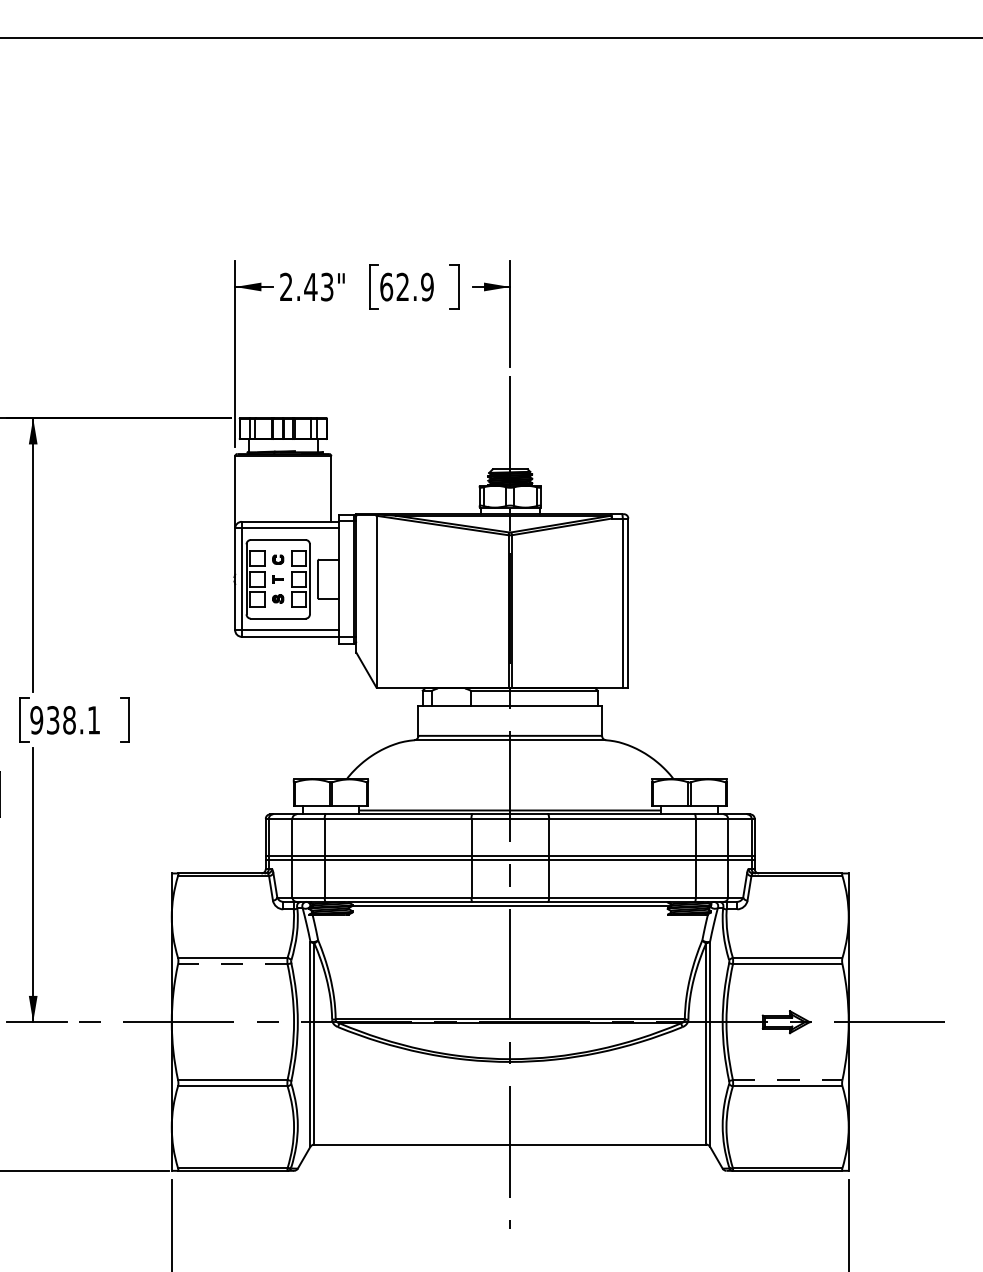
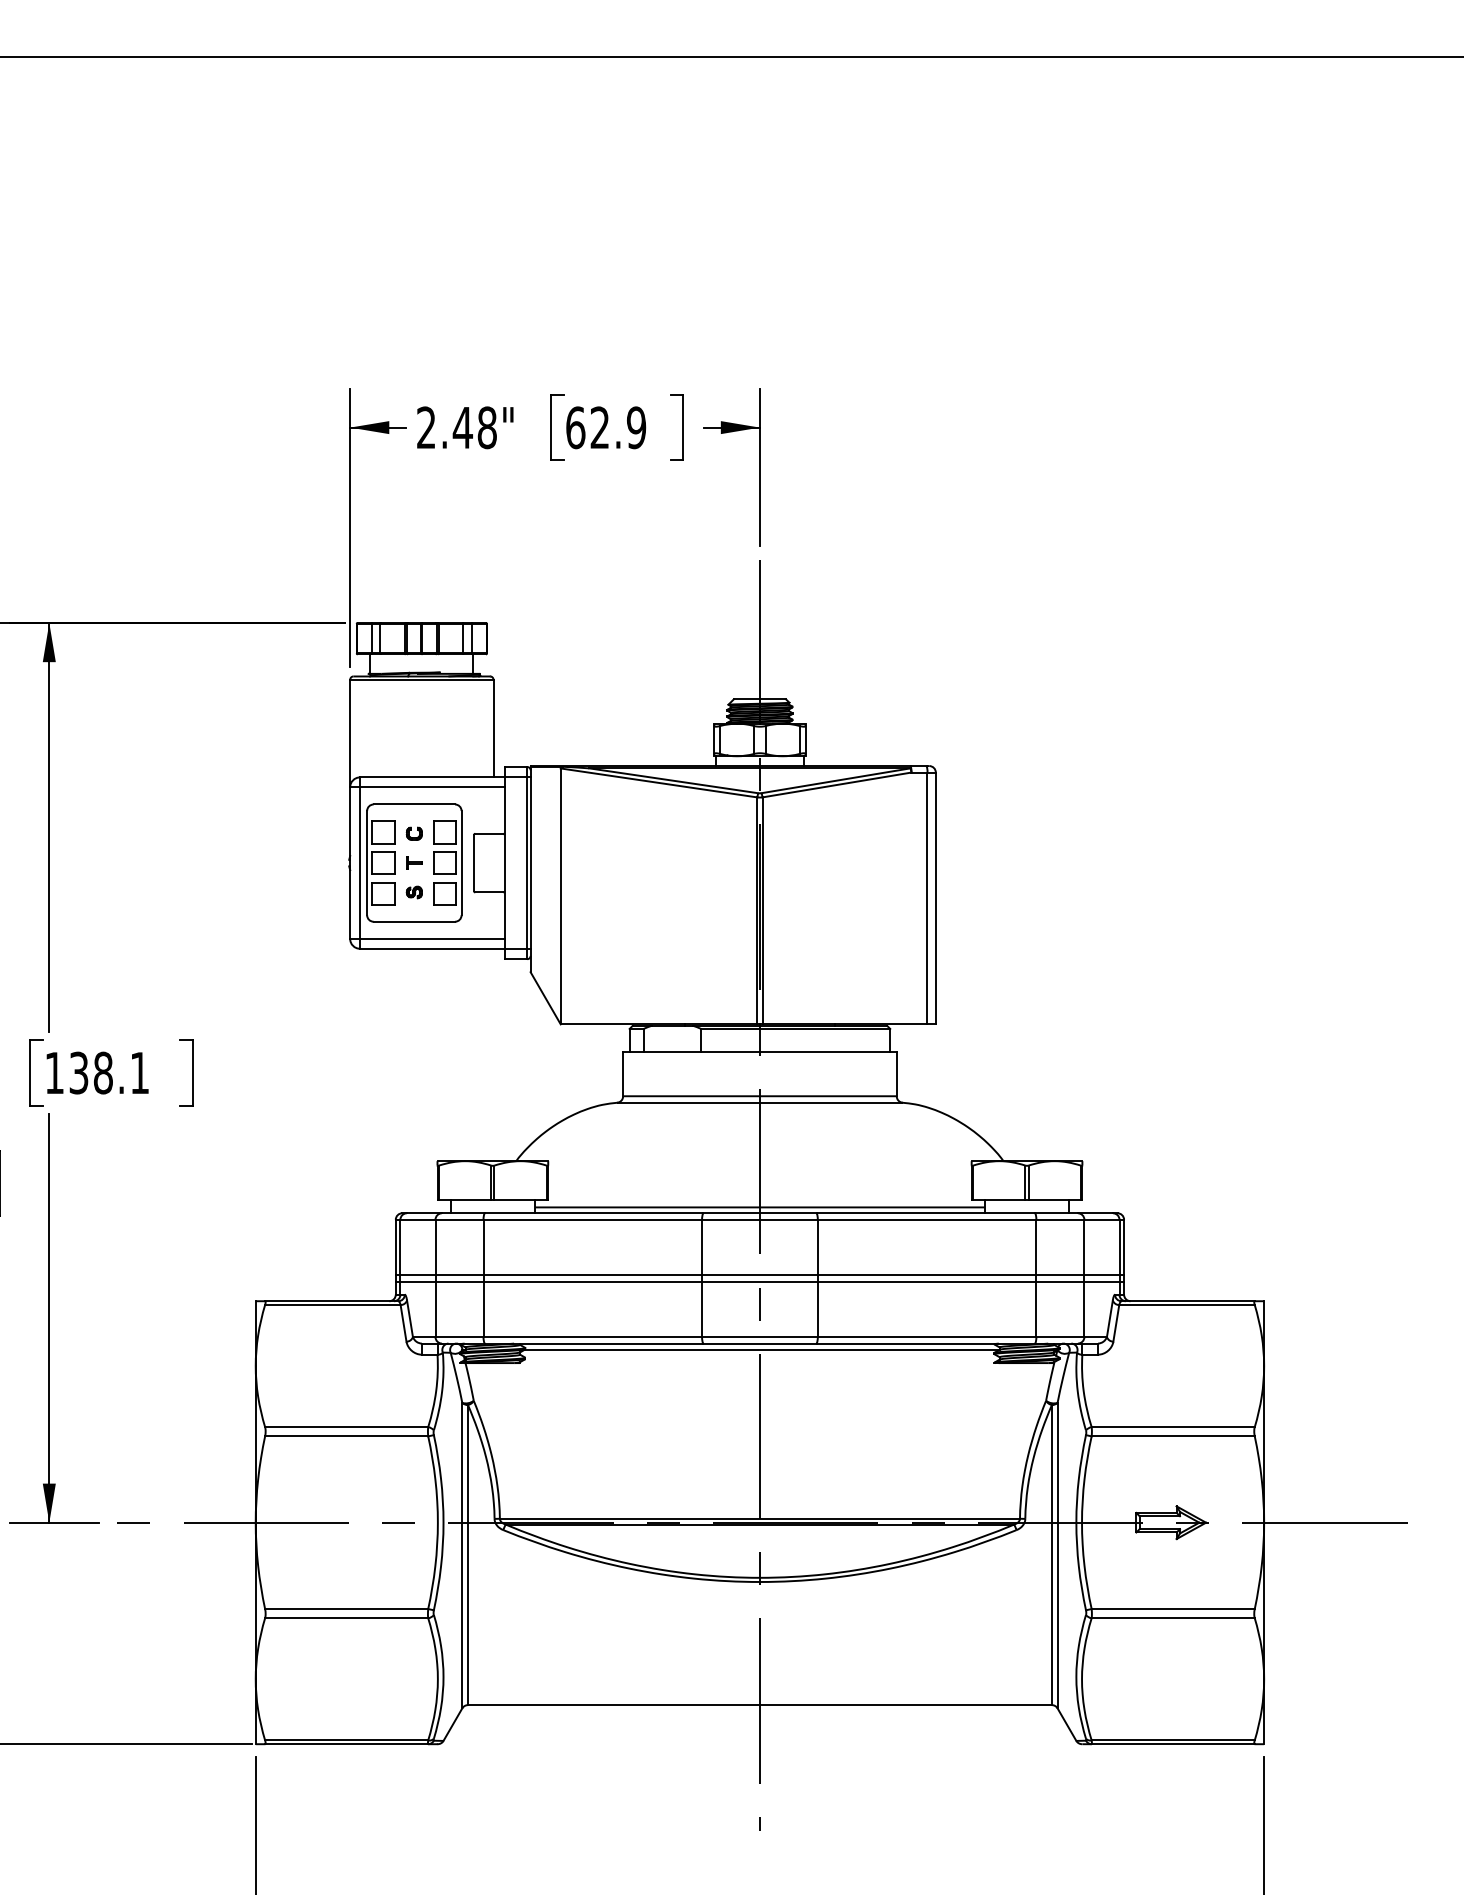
text: (326, 286) -> (486, 426), 2.43" -> 2.48"
text: (36, 720) -> (54, 1073), 938.1 -> 138.1
line: (232, 964) -> (346, 1436), dashed -> solid
line: (787, 1080) -> (1172, 1609), dashed -> solid

